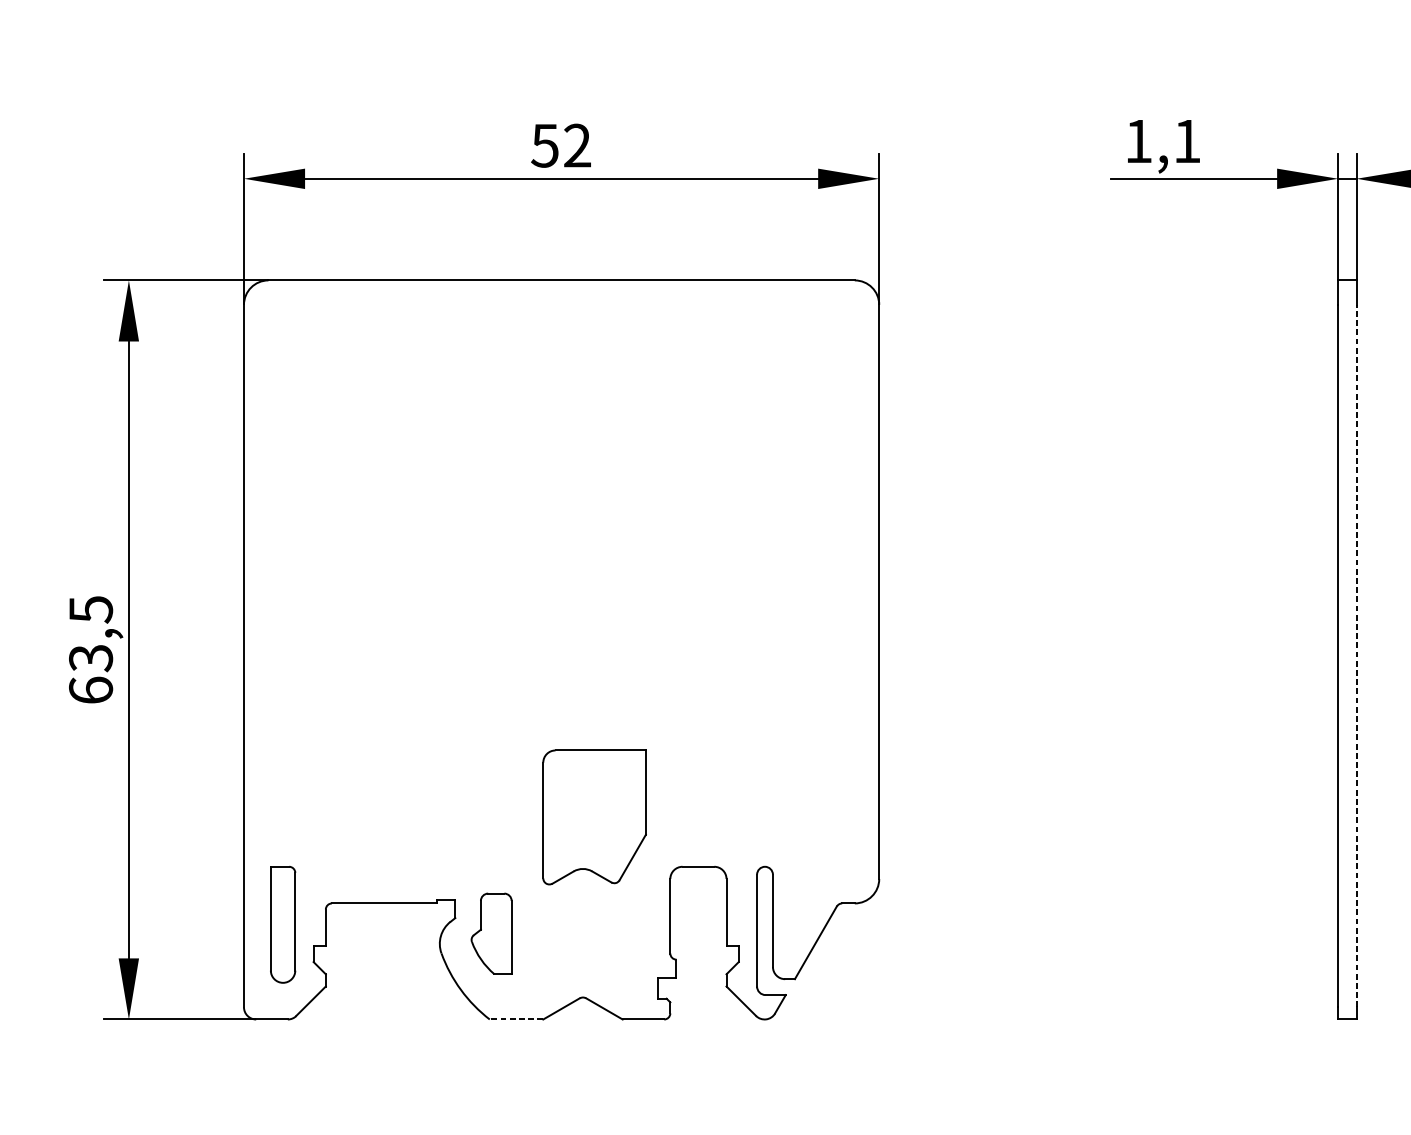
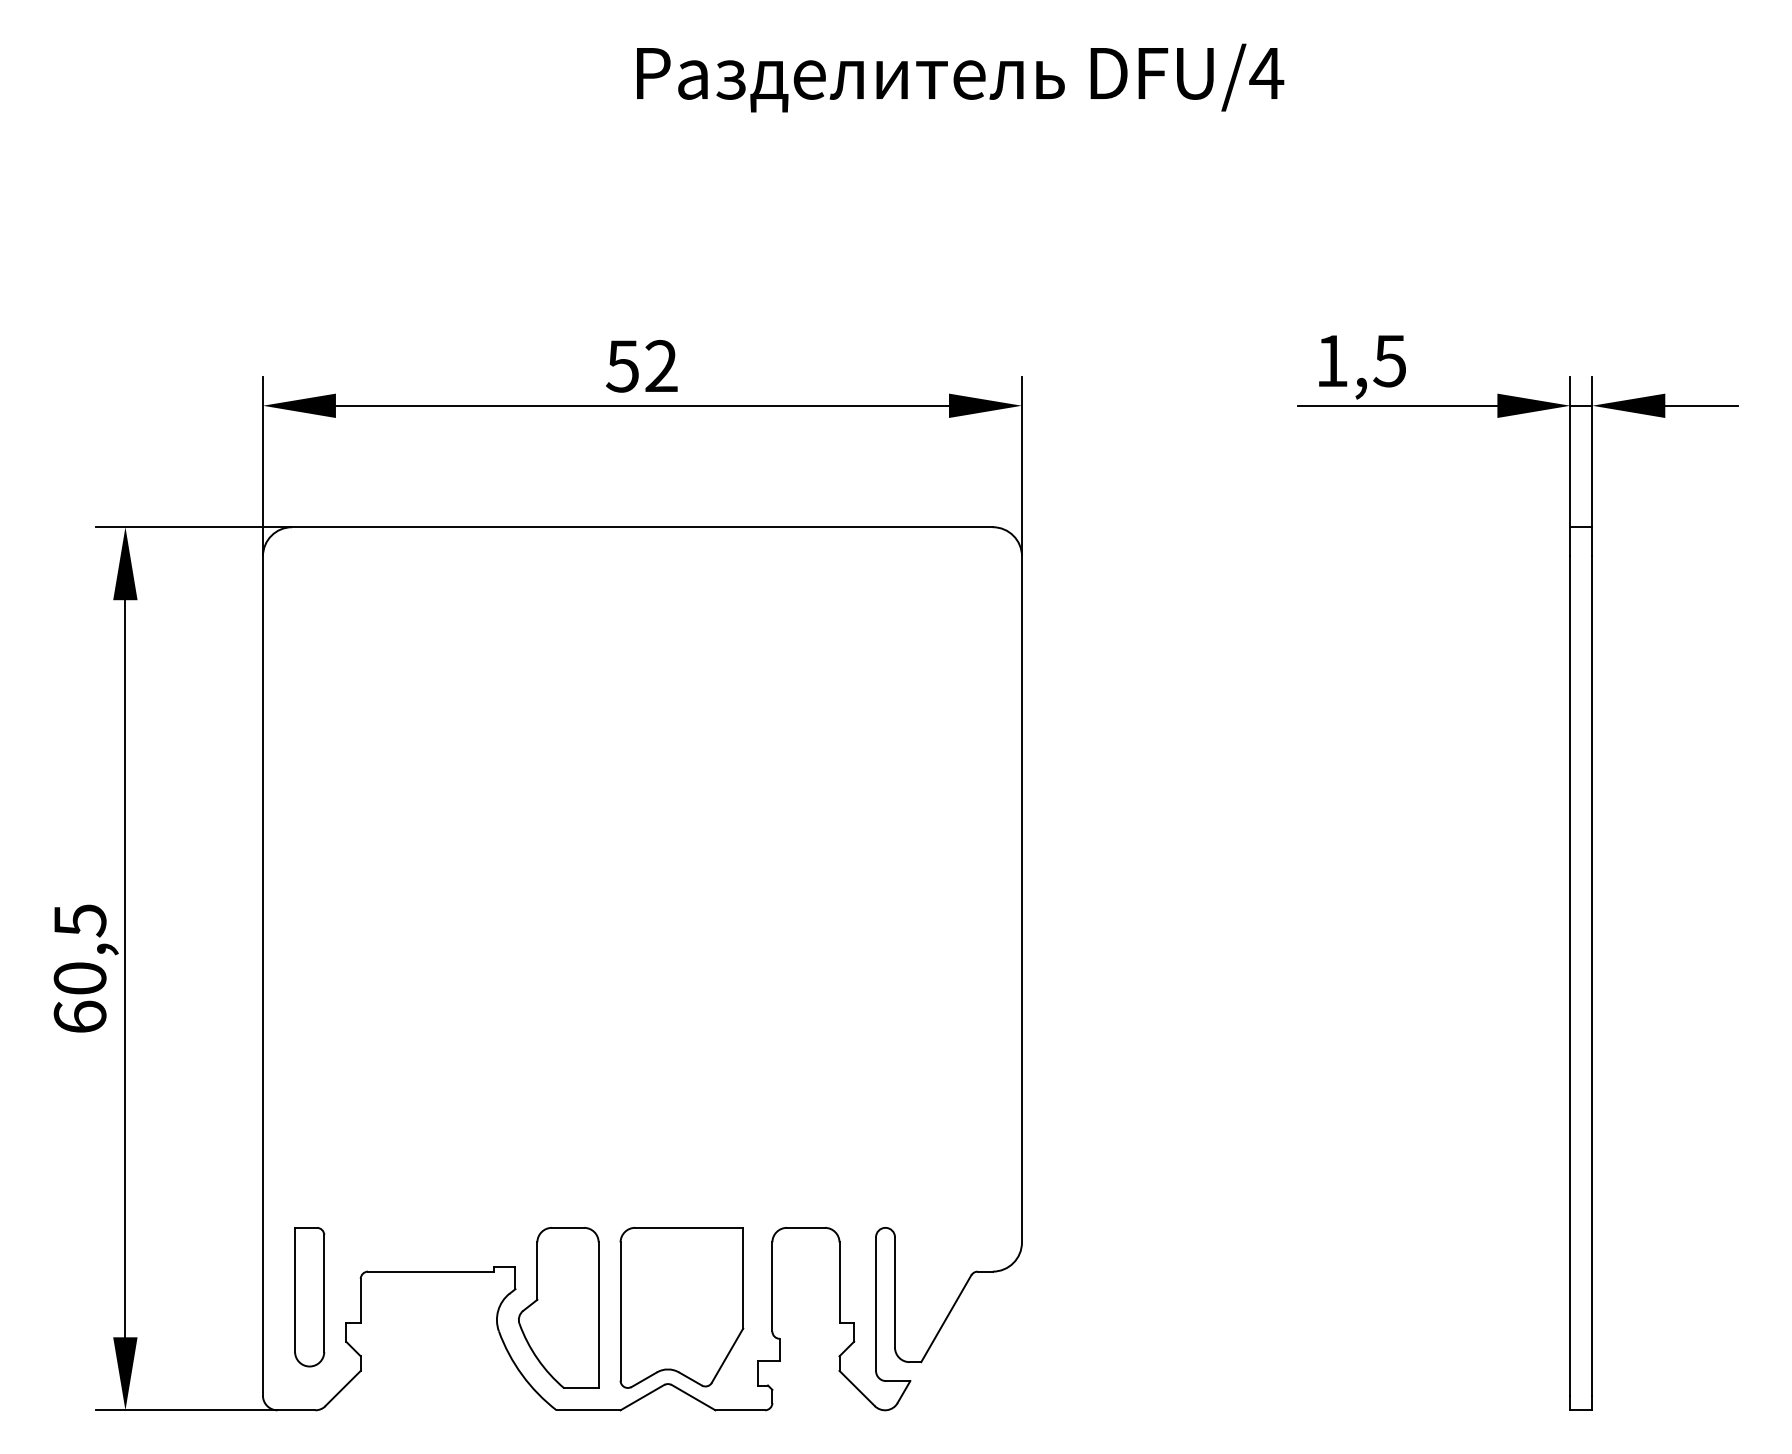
text: (1186, 141) -> (1389, 361), 1,1 -> 1,5
line: (1356, 656) -> (1592, 976), dashed -> solid
text: (90, 658) -> (79, 978), 63,5 -> 60,5
part: (594, 817) -> (681, 1307), moved
part: (491, 933) -> (558, 1307), size x1.67
line: (516, 1019) -> (588, 1410), dashed -> solid

